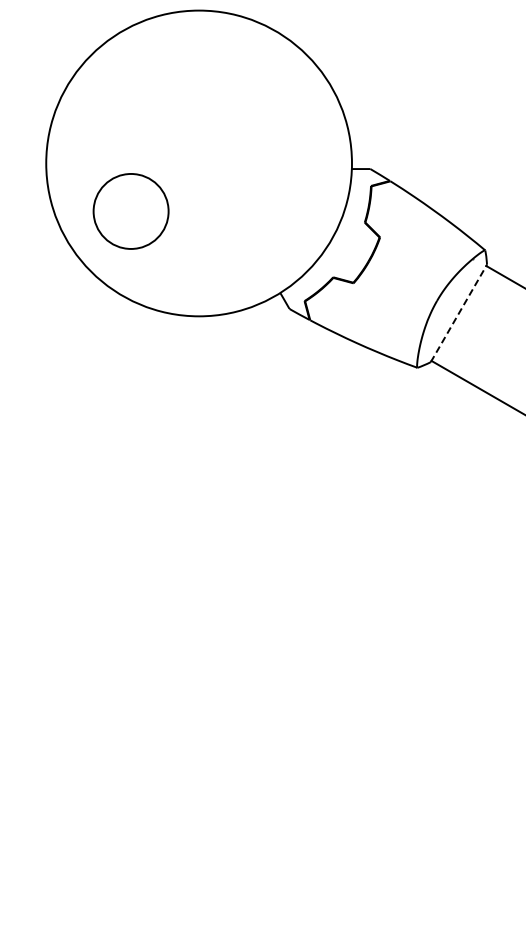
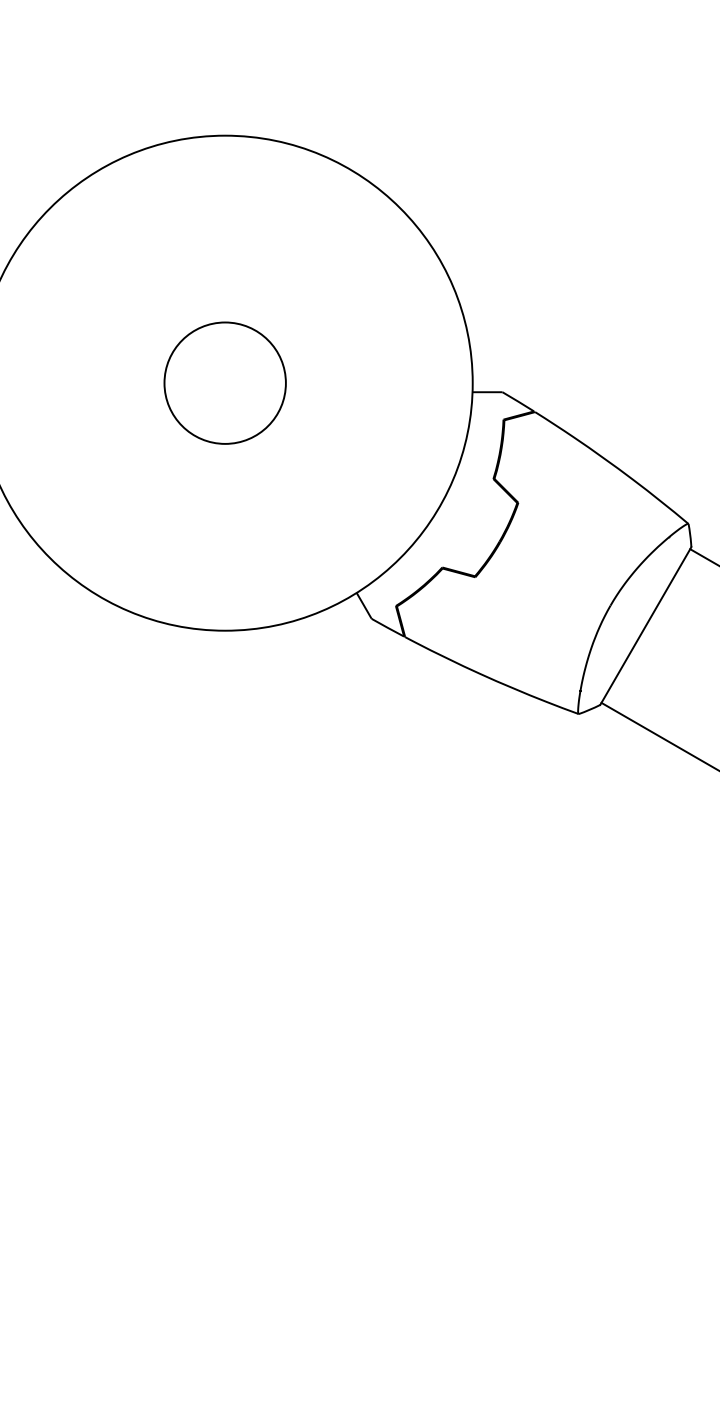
circle: (130, 211) -> (224, 383), moved
line: (459, 313) -> (646, 626), dashed -> solid

